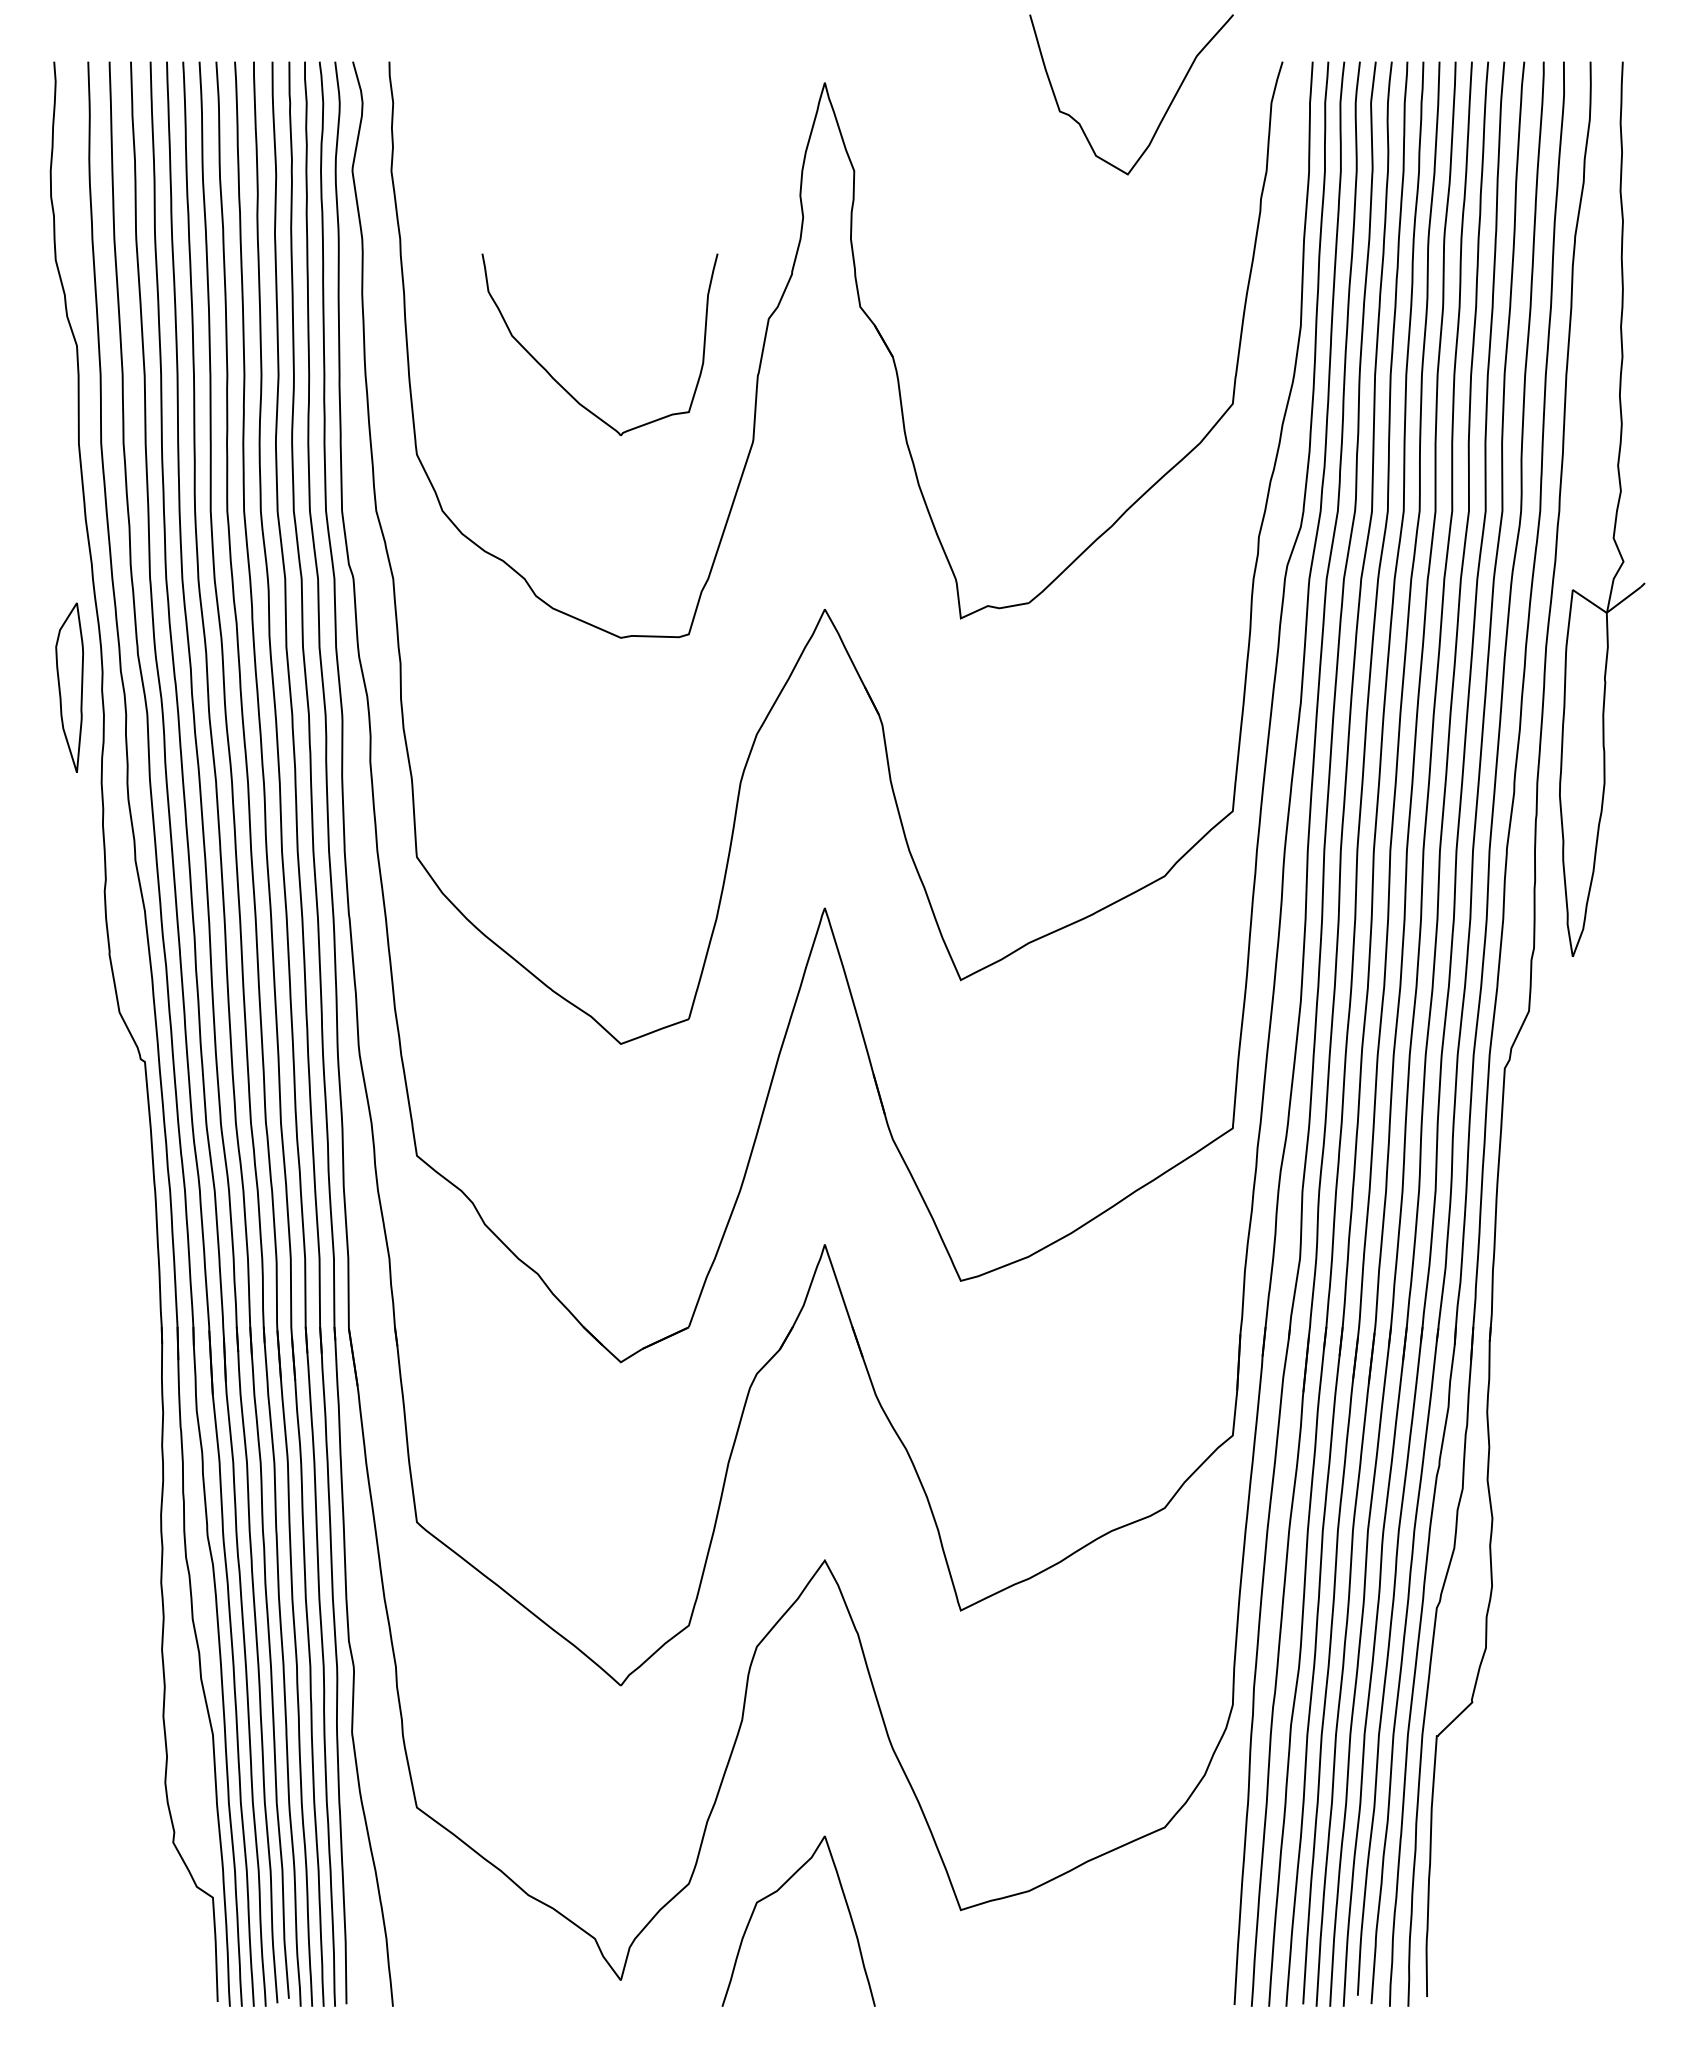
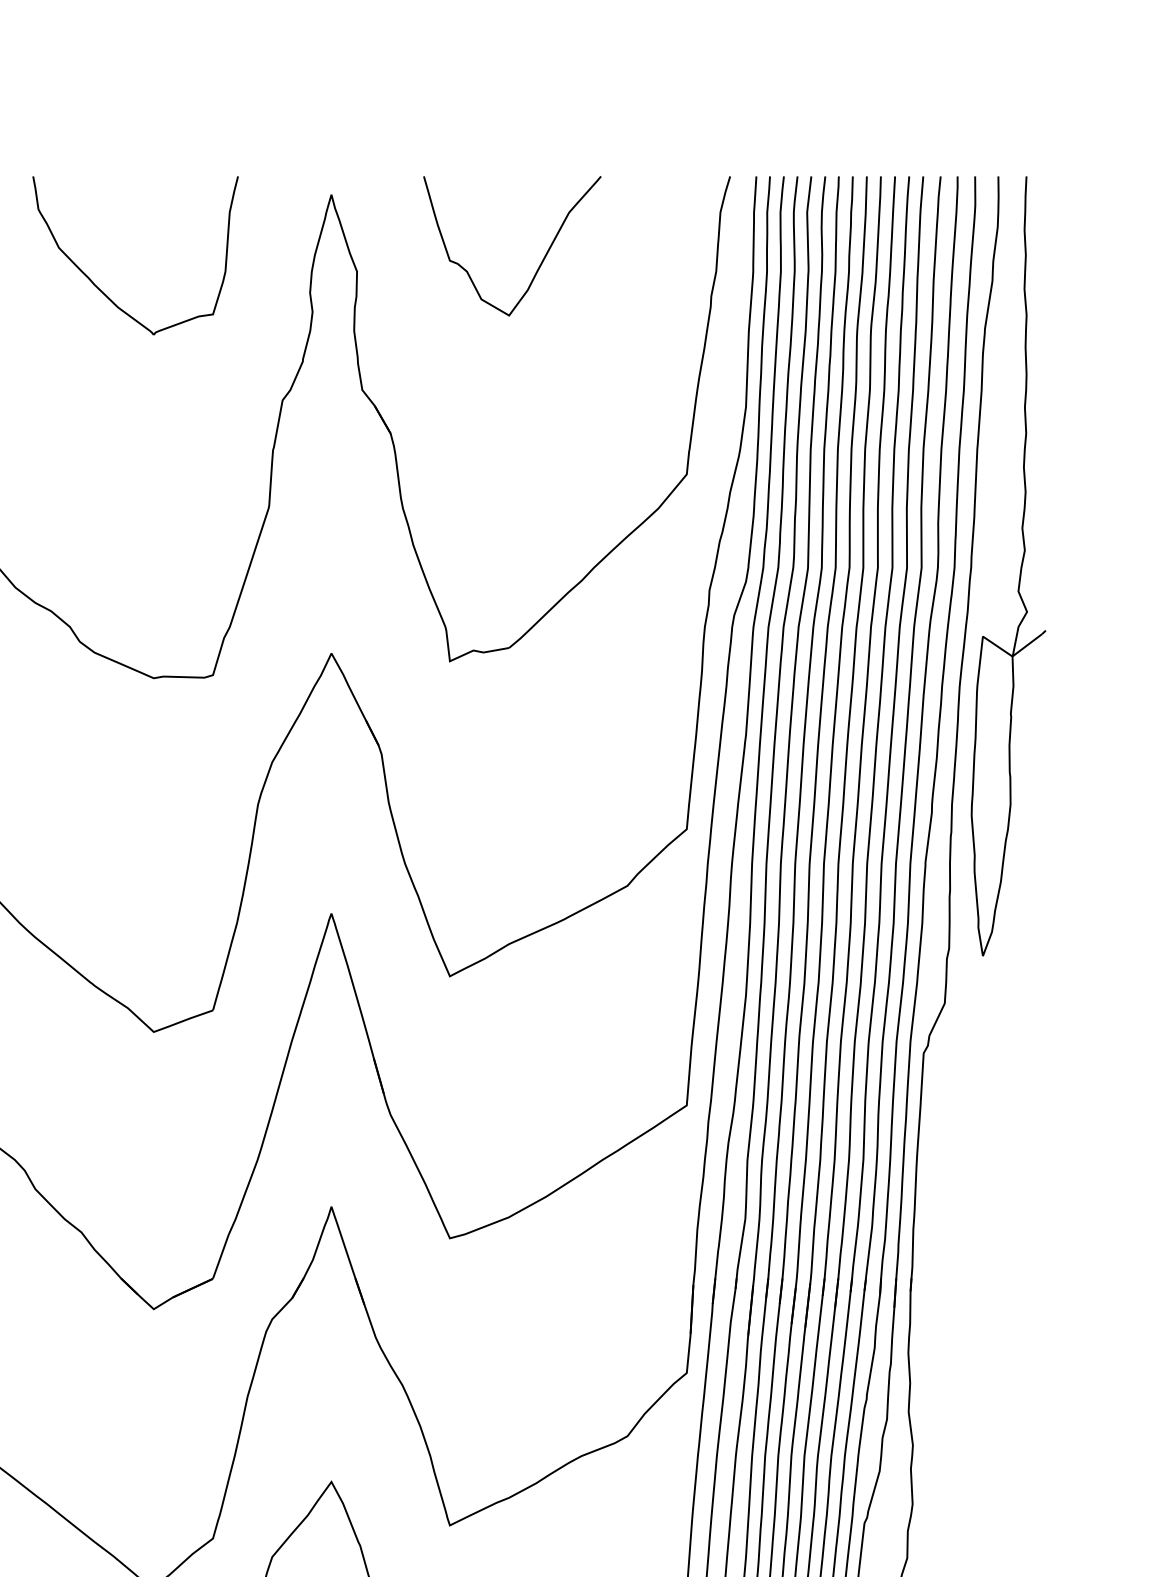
curve: (1165, 111) -> (541, 260), moved
part: (564, 387) -> (104, 292), moved

